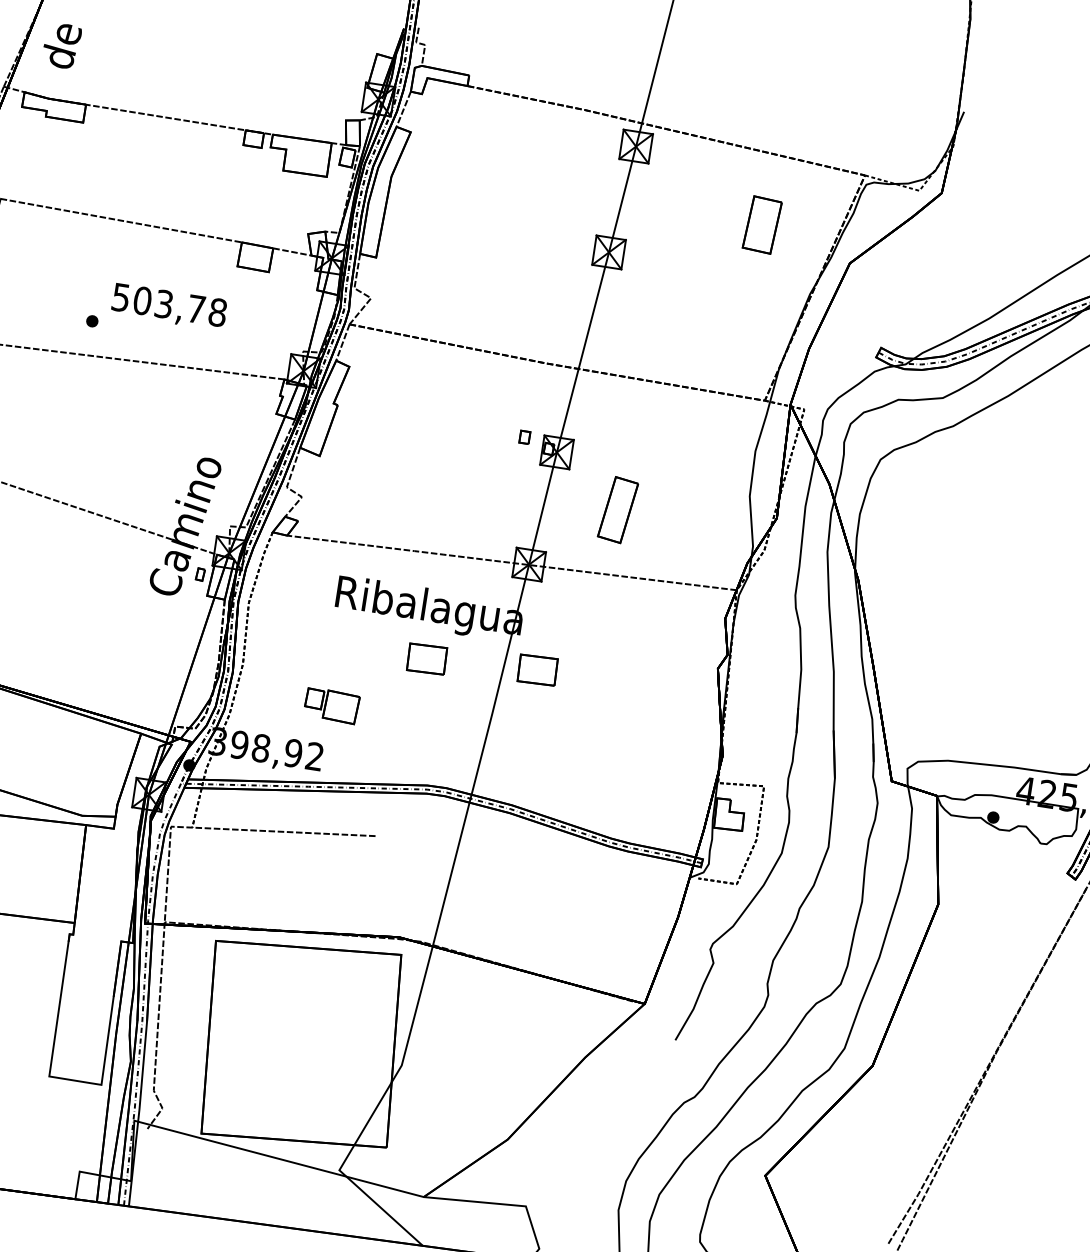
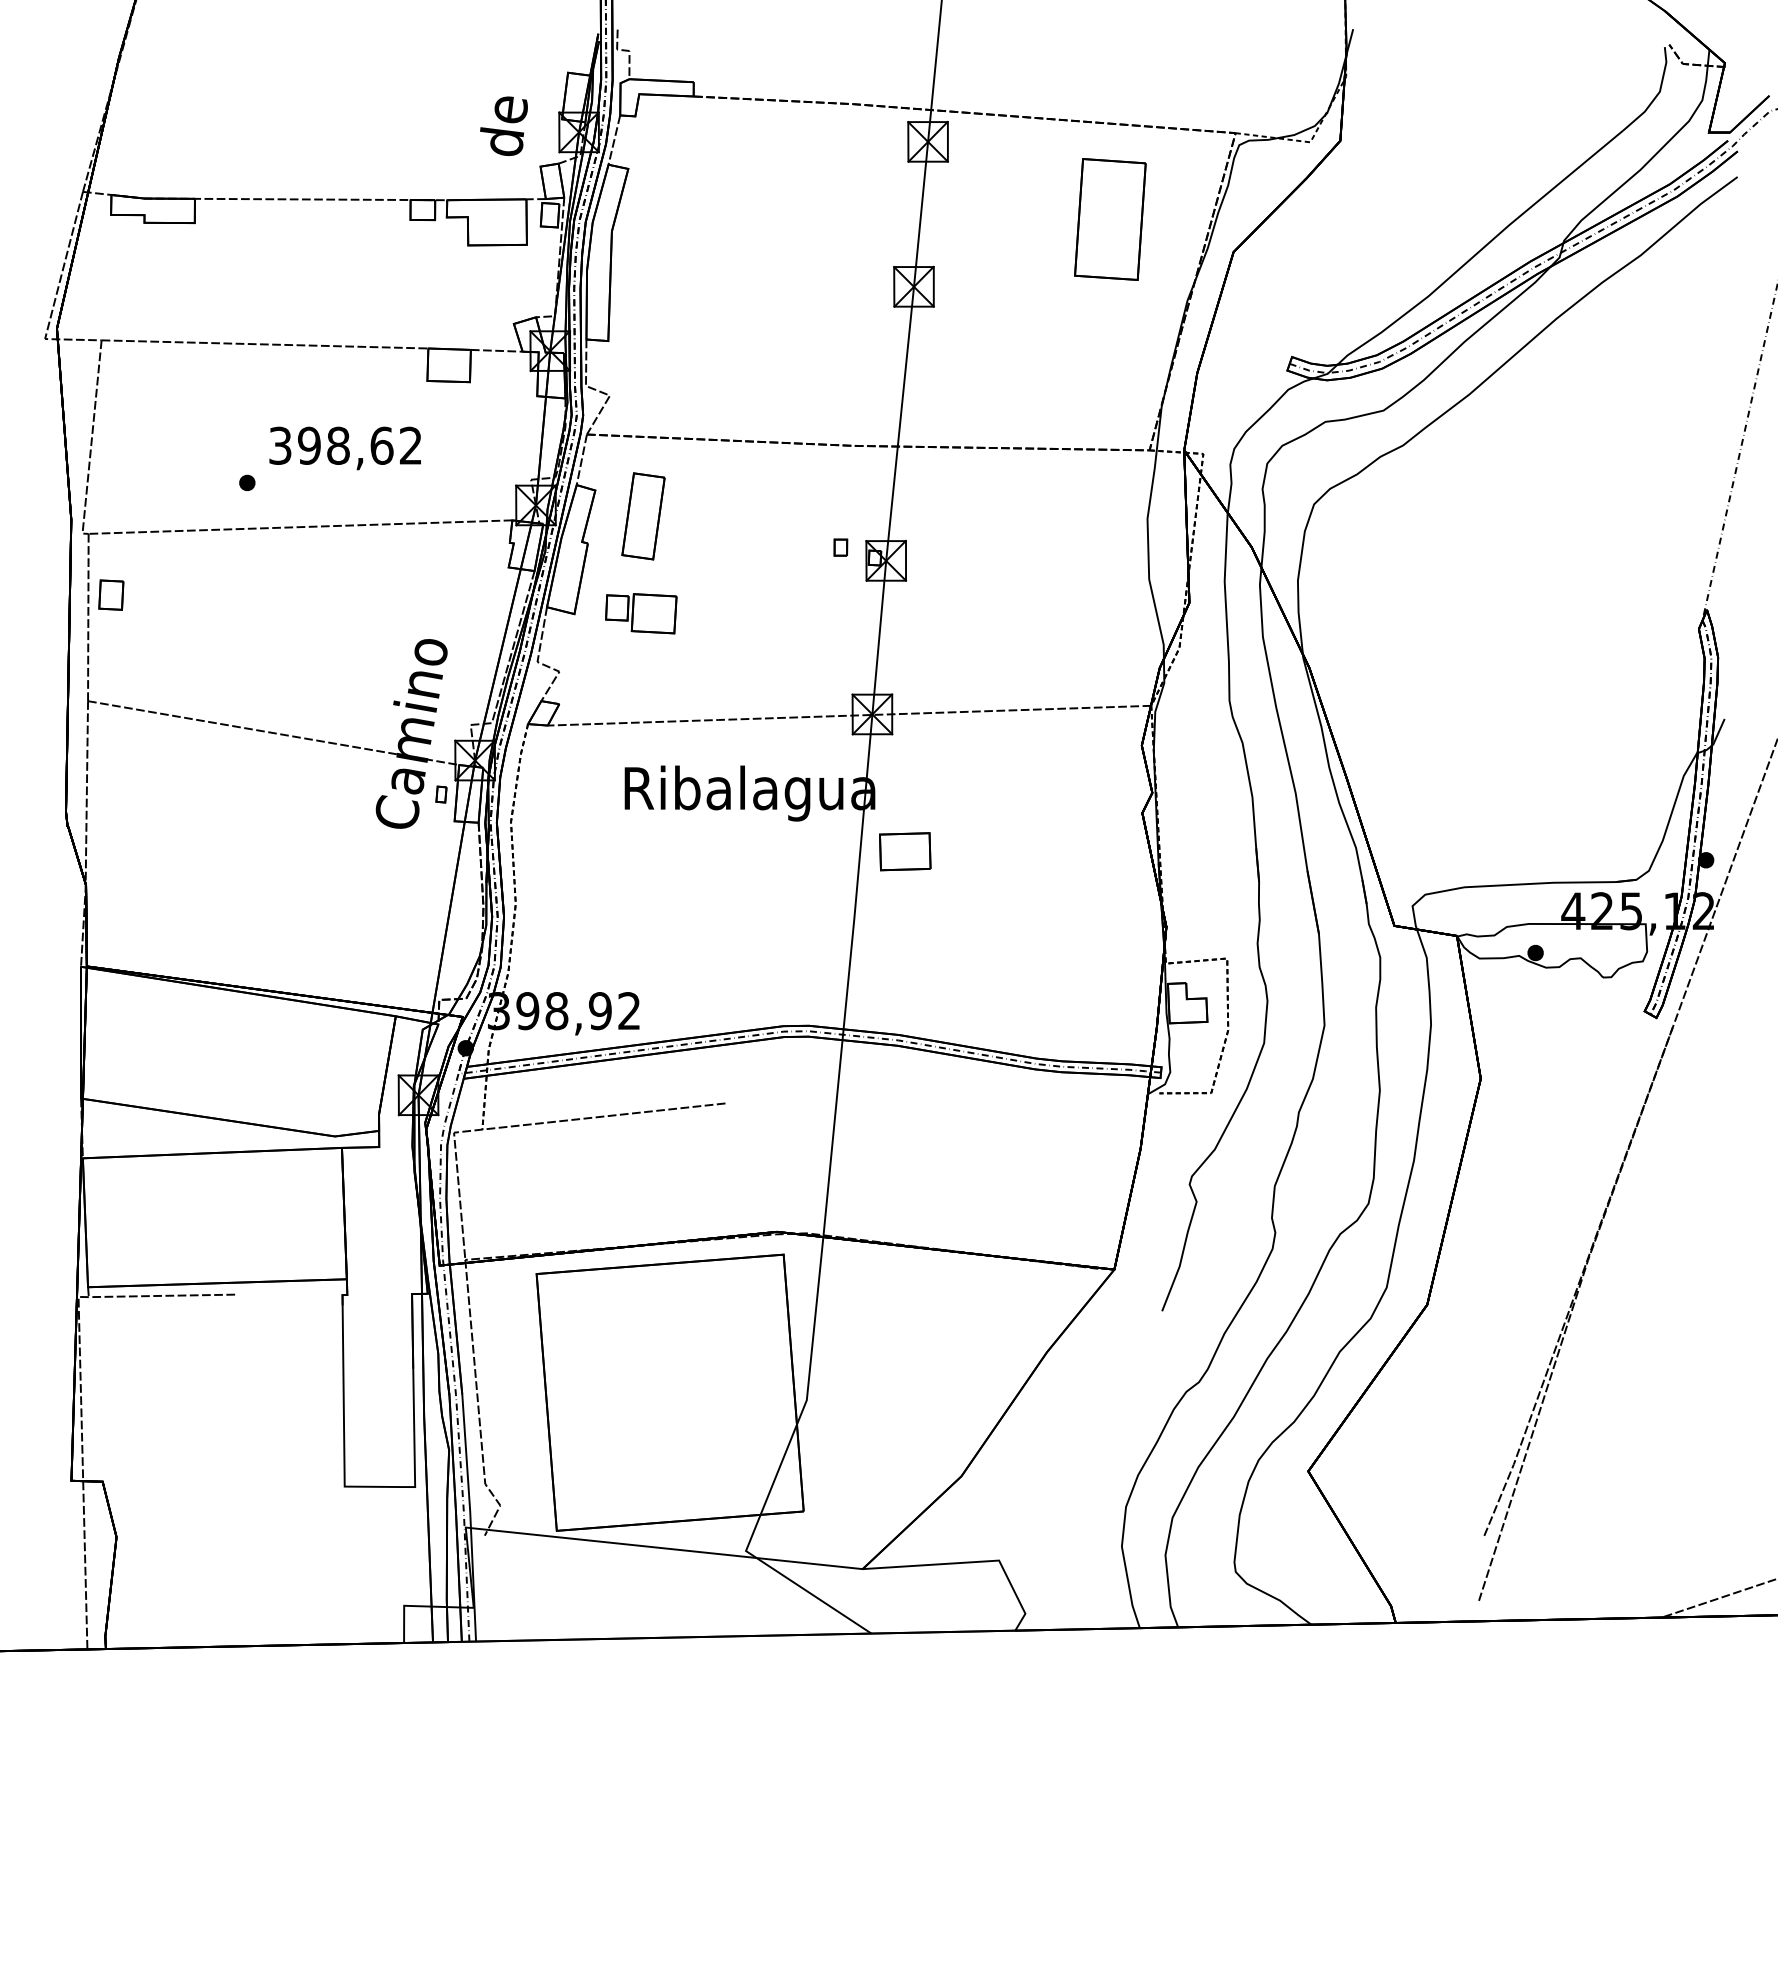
text: (61, 45) -> (503, 126), moved
part: (762, 225) -> (1110, 219), size x1.67
text: (169, 304) -> (345, 445), 503,78 -> 398,62
part: (618, 510) -> (643, 516), moved
part: (427, 658) -> (757, 859), removed
part: (331, 705) -> (641, 613), moved

